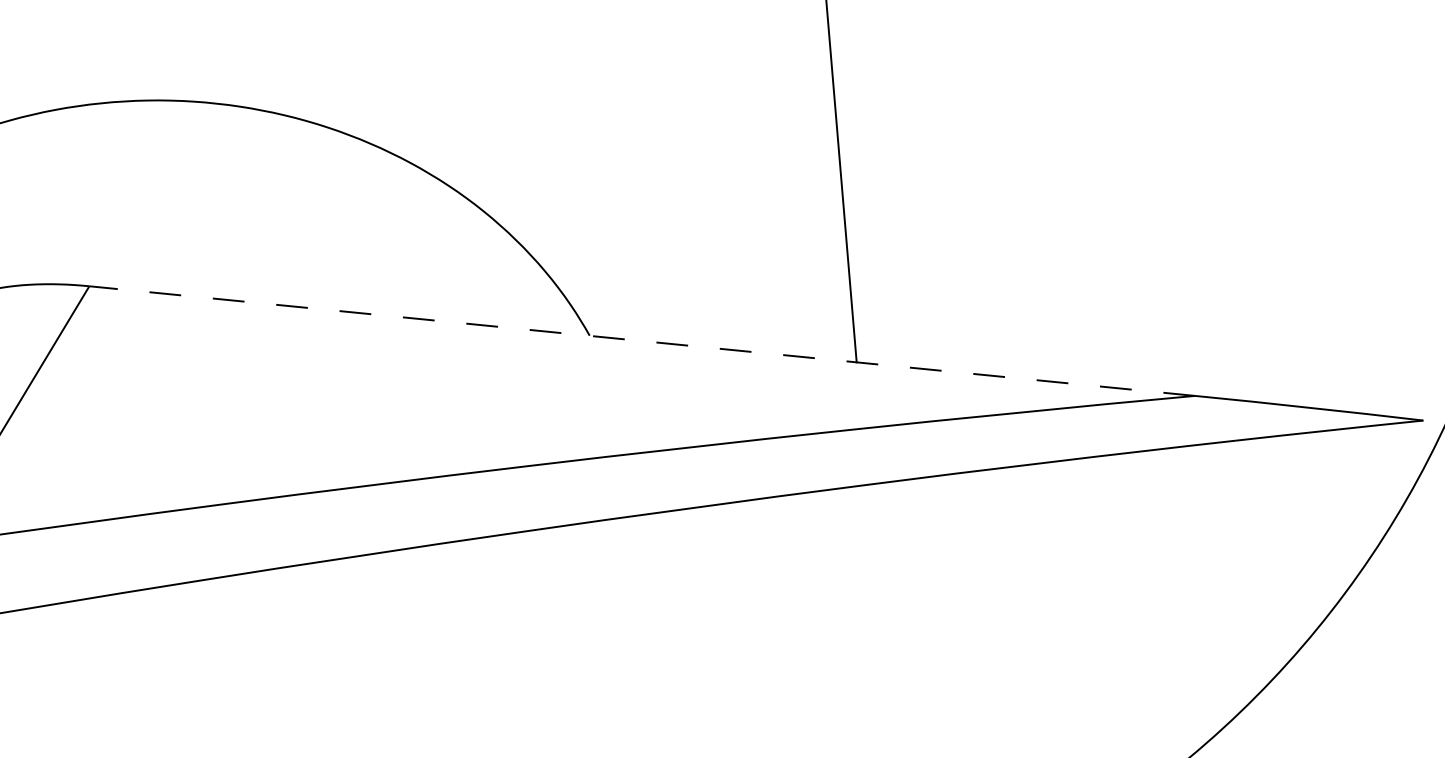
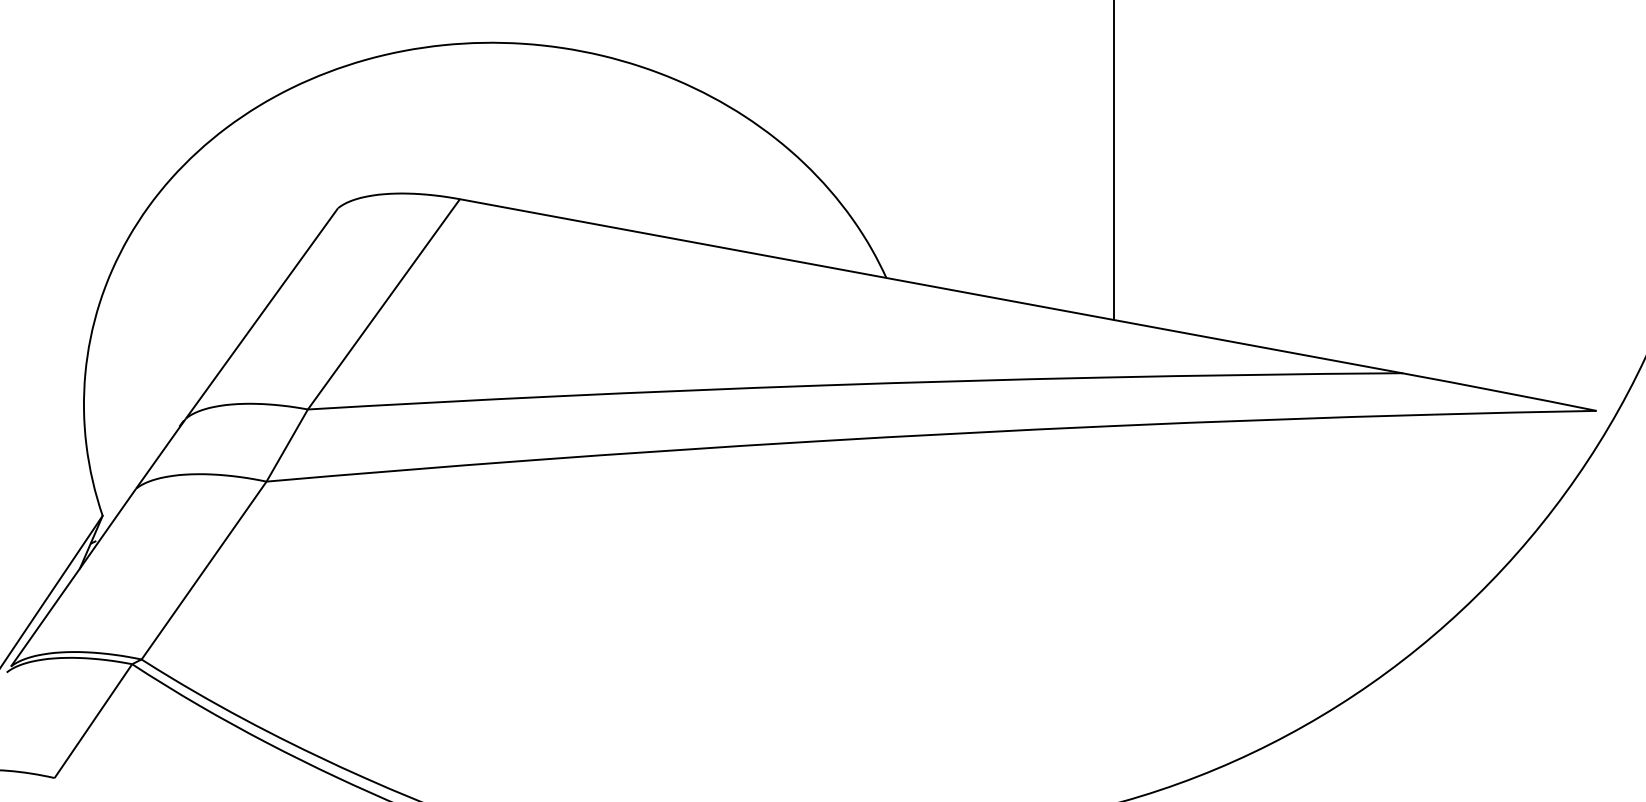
line: (641, 341) -> (930, 286), dashed -> solid

